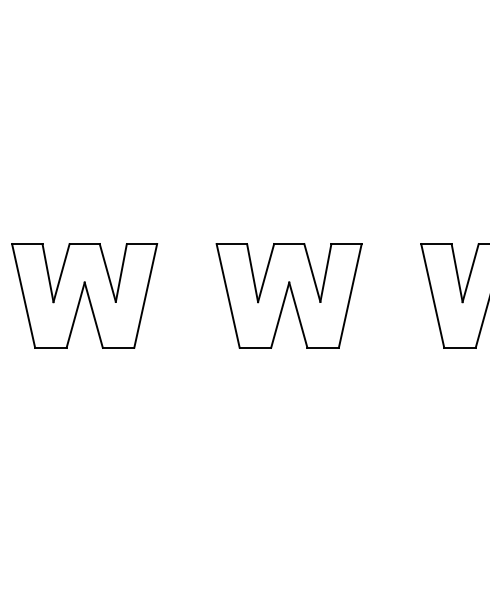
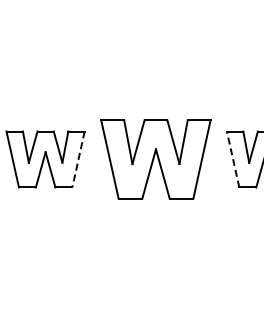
line: (145, 296) -> (78, 159), solid -> dashed
part: (288, 296) -> (155, 159), size x1.4
line: (433, 296) -> (233, 159), solid -> dashed

